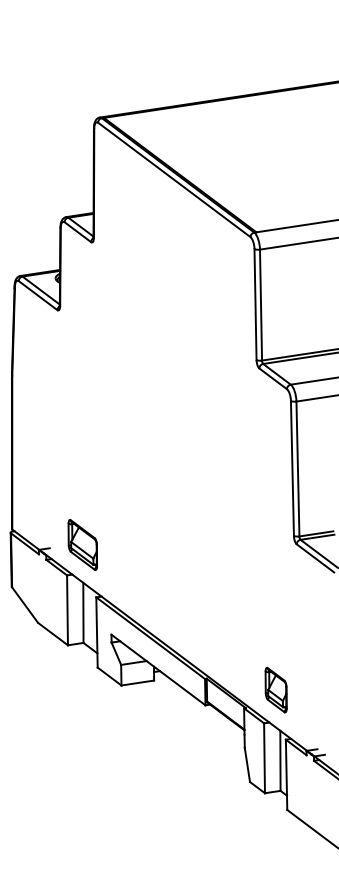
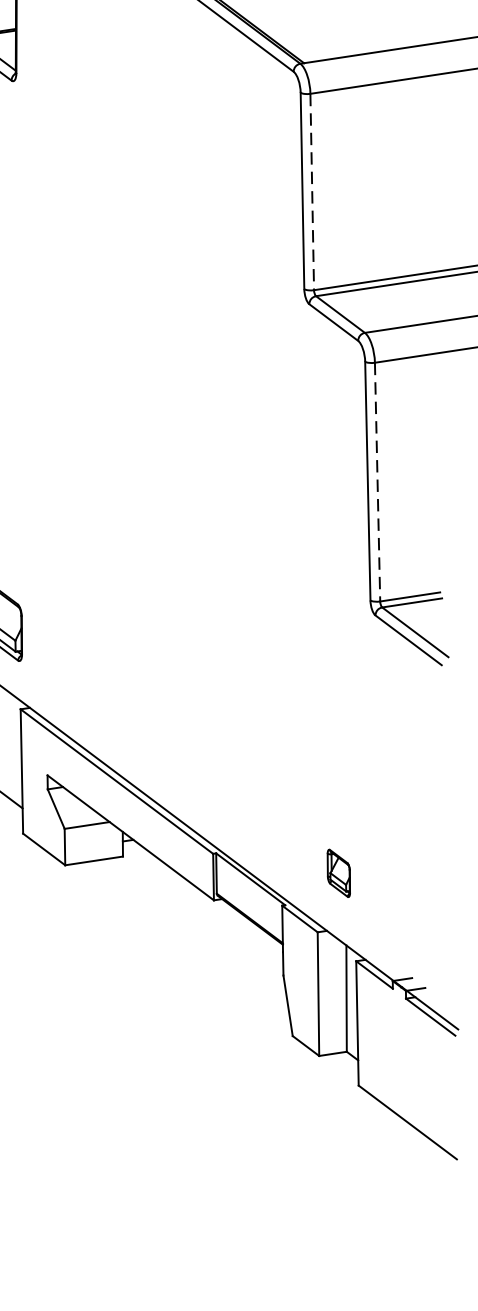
line: (261, 305) -> (313, 192), solid -> dashed
line: (297, 469) -> (376, 482), solid -> dashed
part: (275, 689) -> (337, 872), size x0.6

